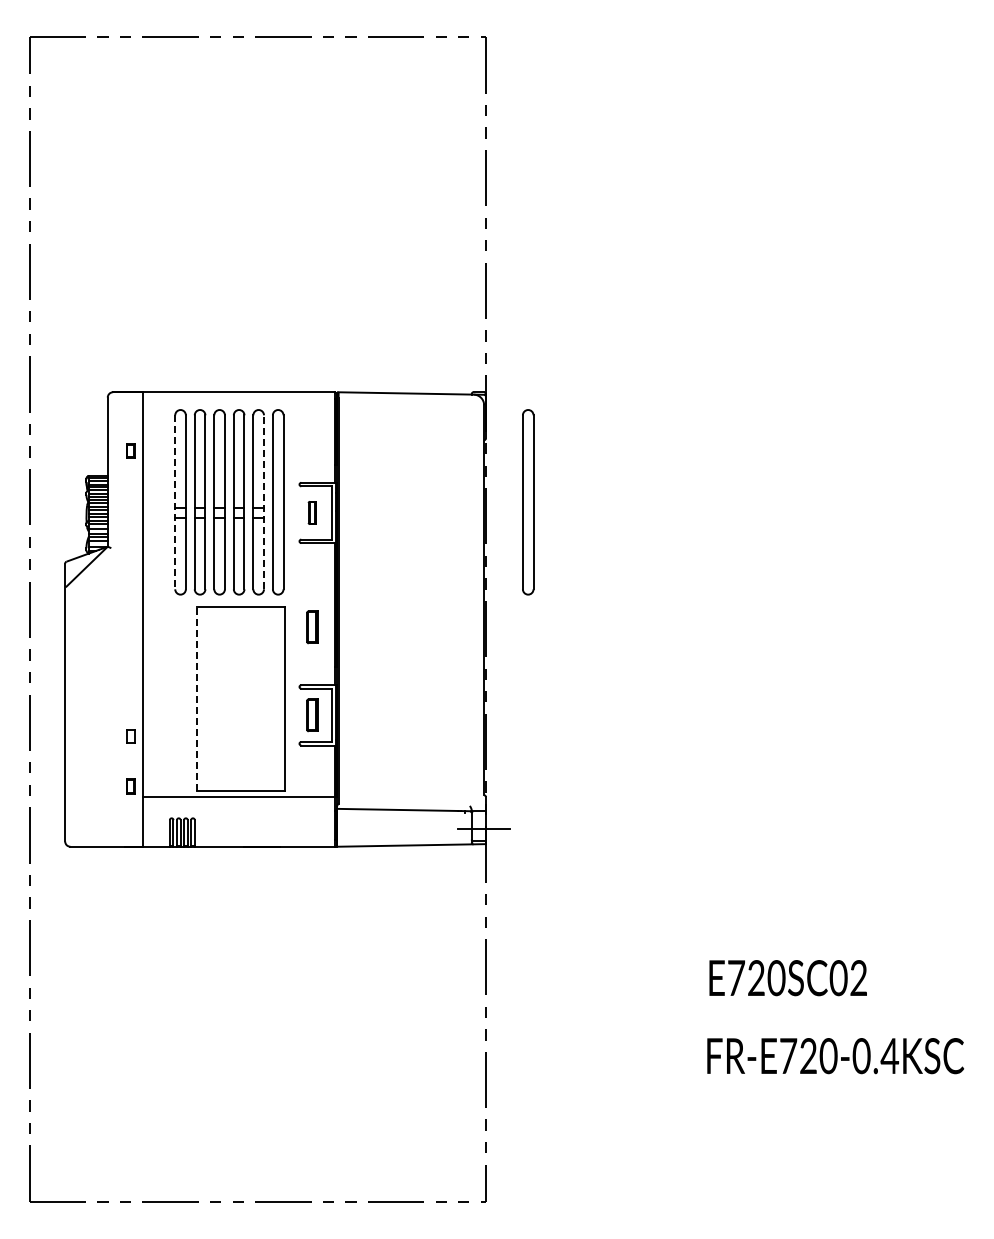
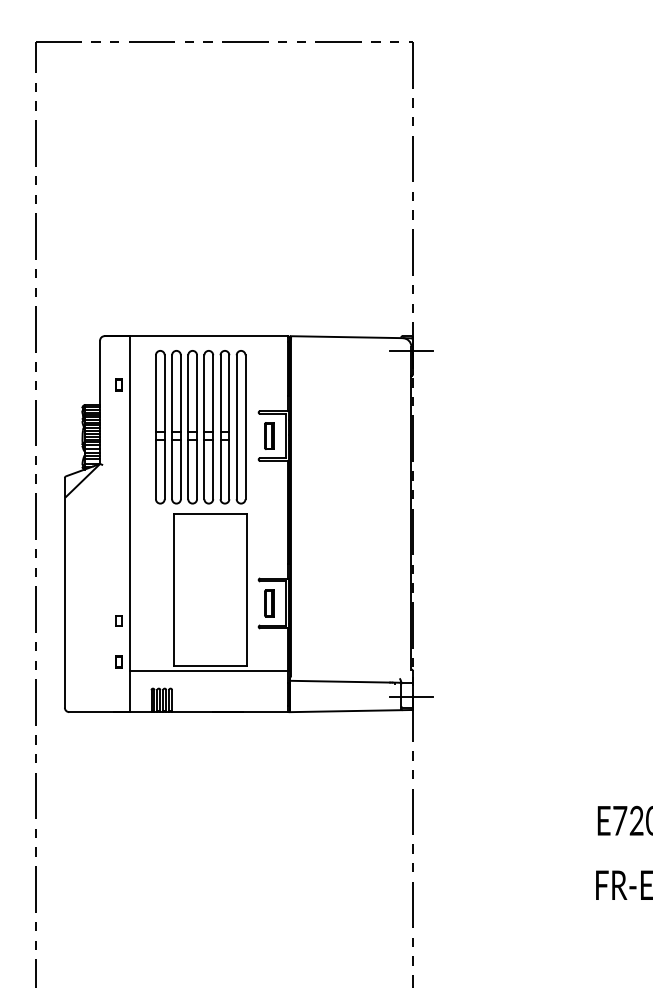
line: (483, 410) -> (410, 351), added
line: (175, 502) -> (156, 427), dashed -> solid
line: (264, 502) -> (229, 427), dashed -> solid
part: (528, 502) -> (448, 427), removed
part: (312, 512) -> (269, 435), size x1.43
part: (312, 627) -> (269, 530), removed
line: (196, 698) -> (173, 589), dashed -> solid

